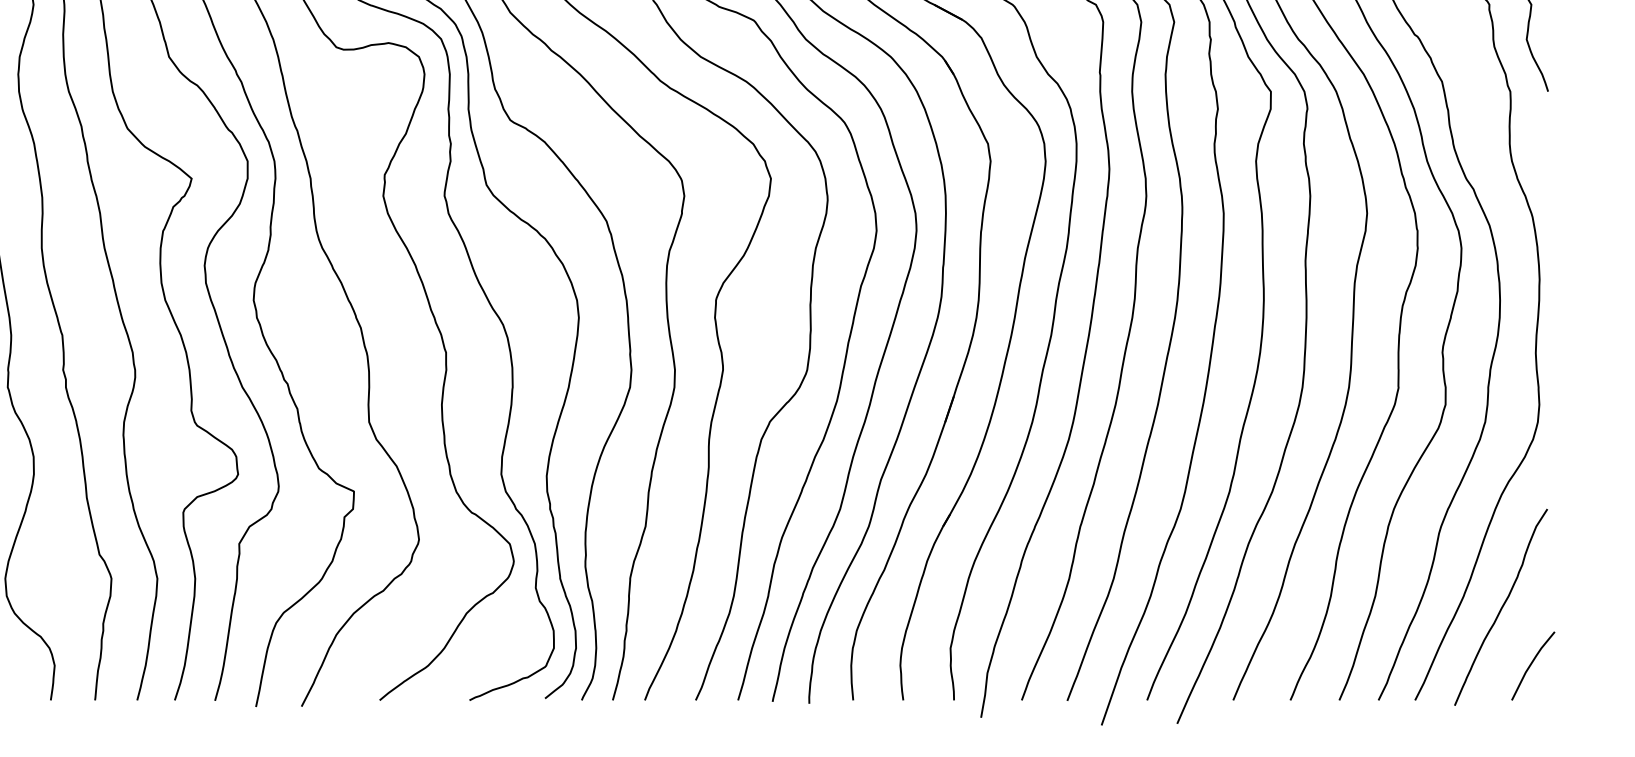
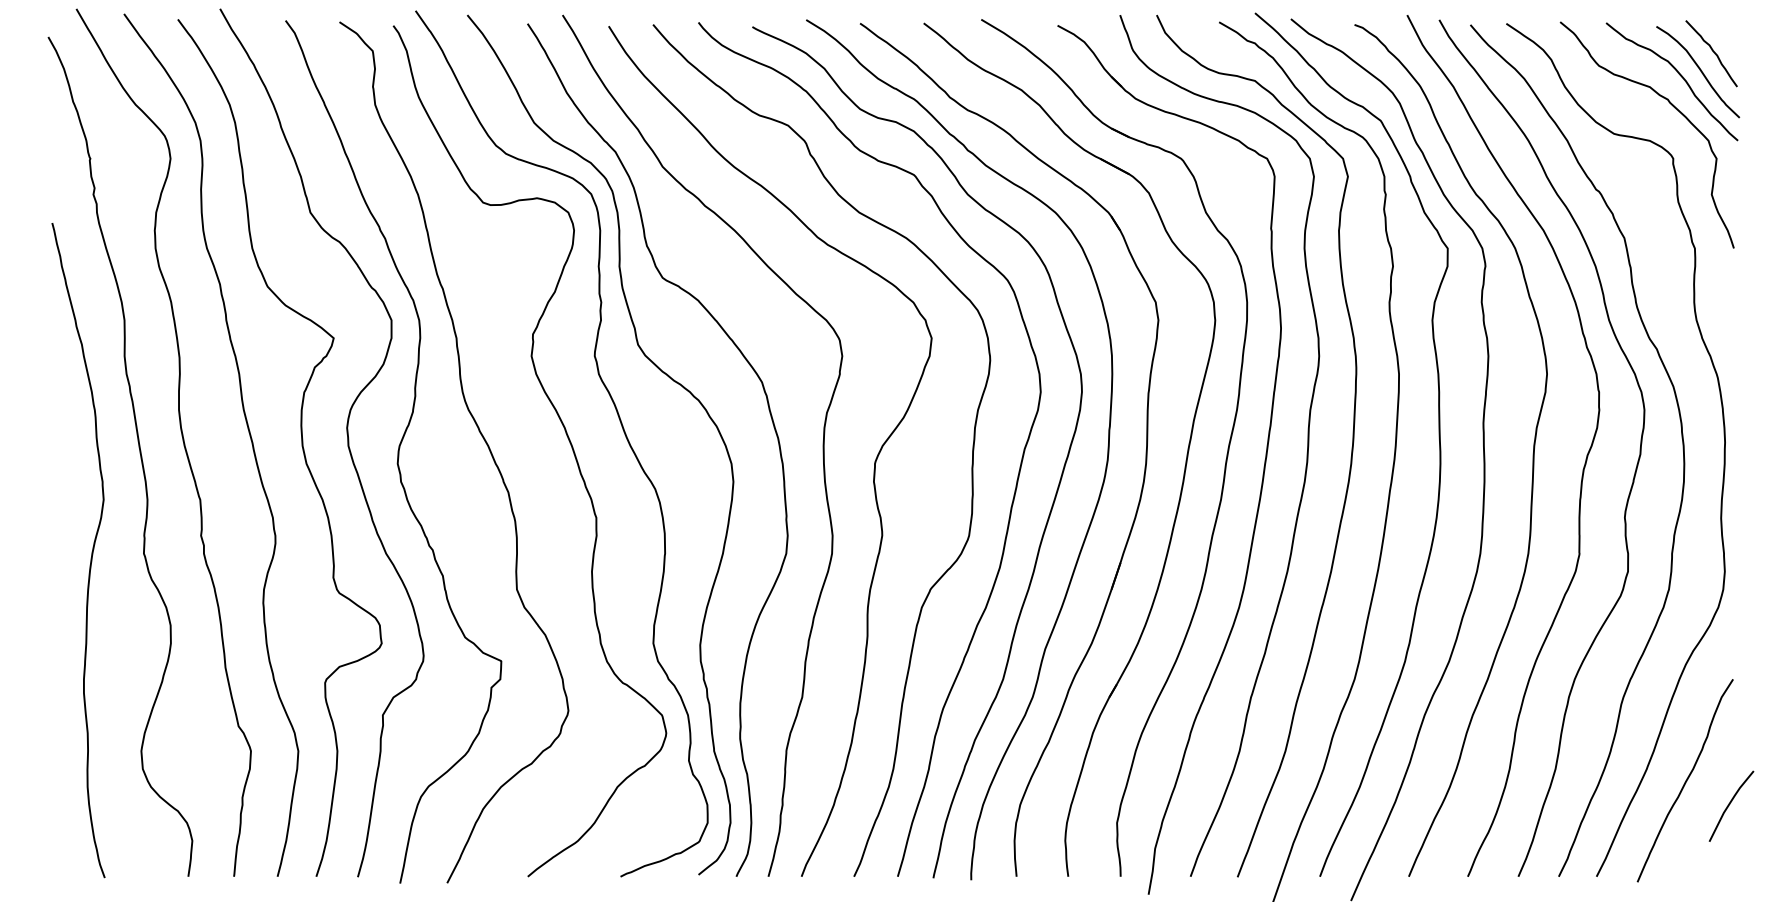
line: (1532, 664) -> (1730, 804), moved

